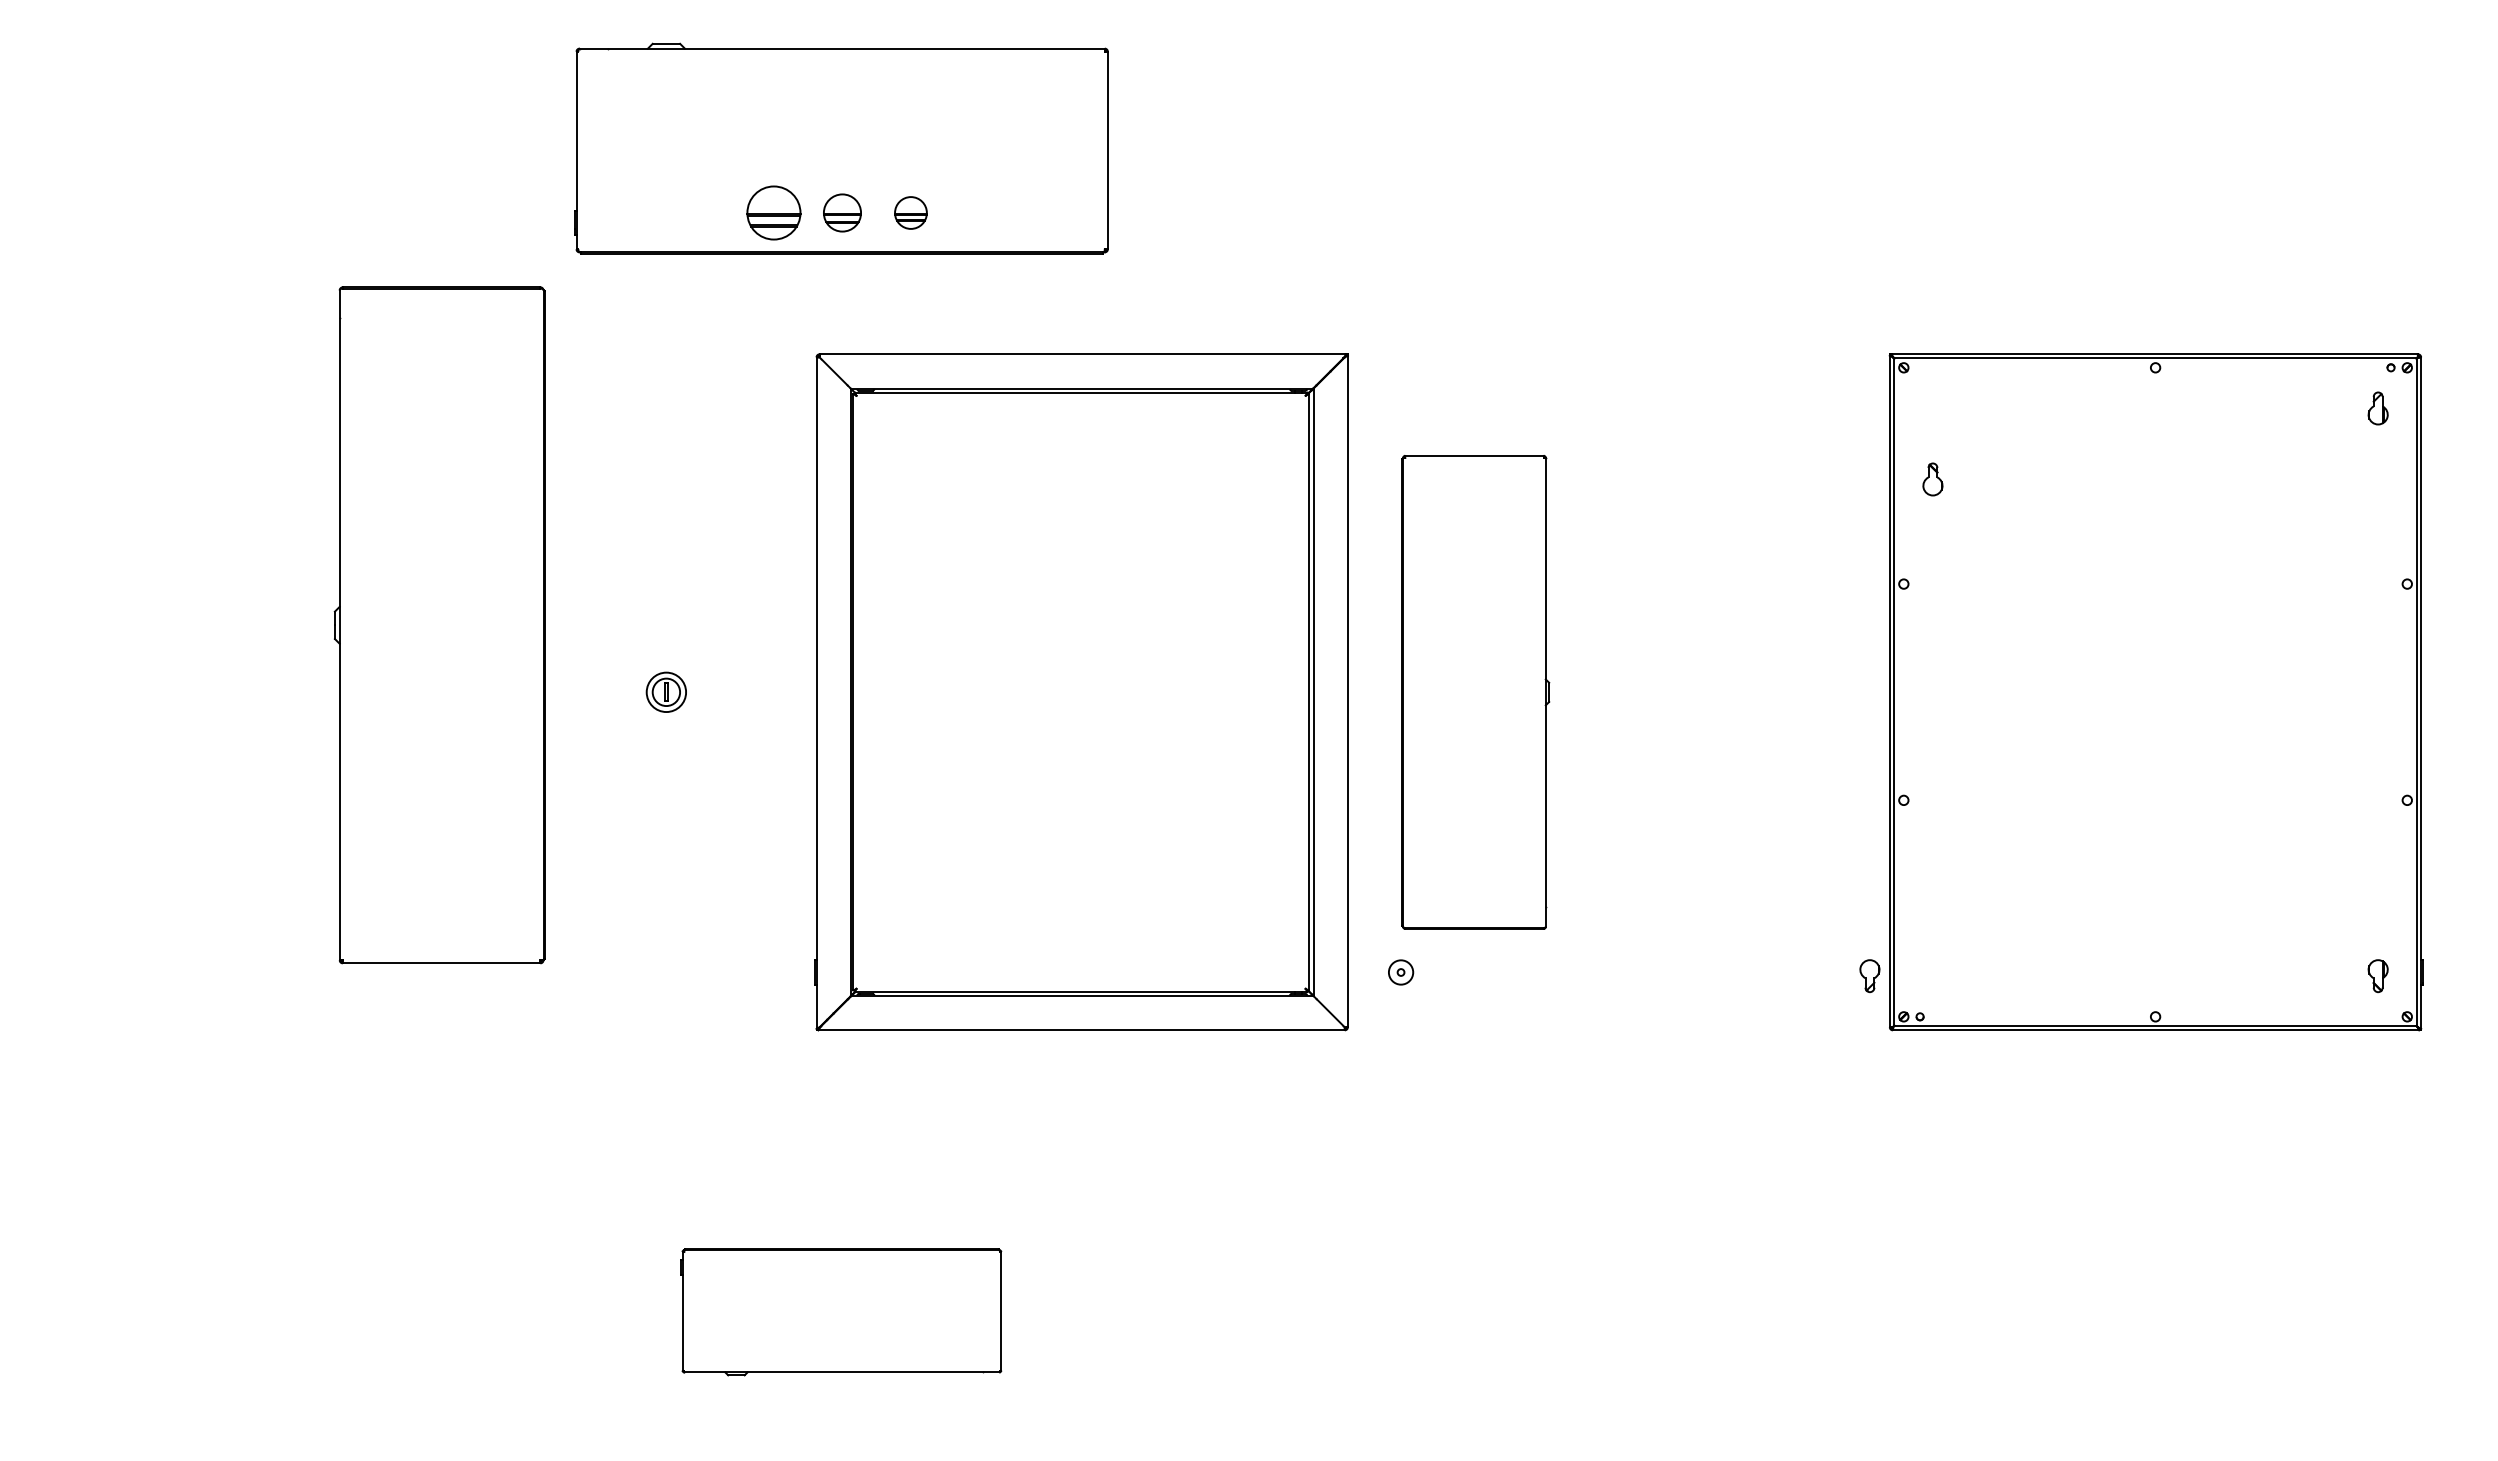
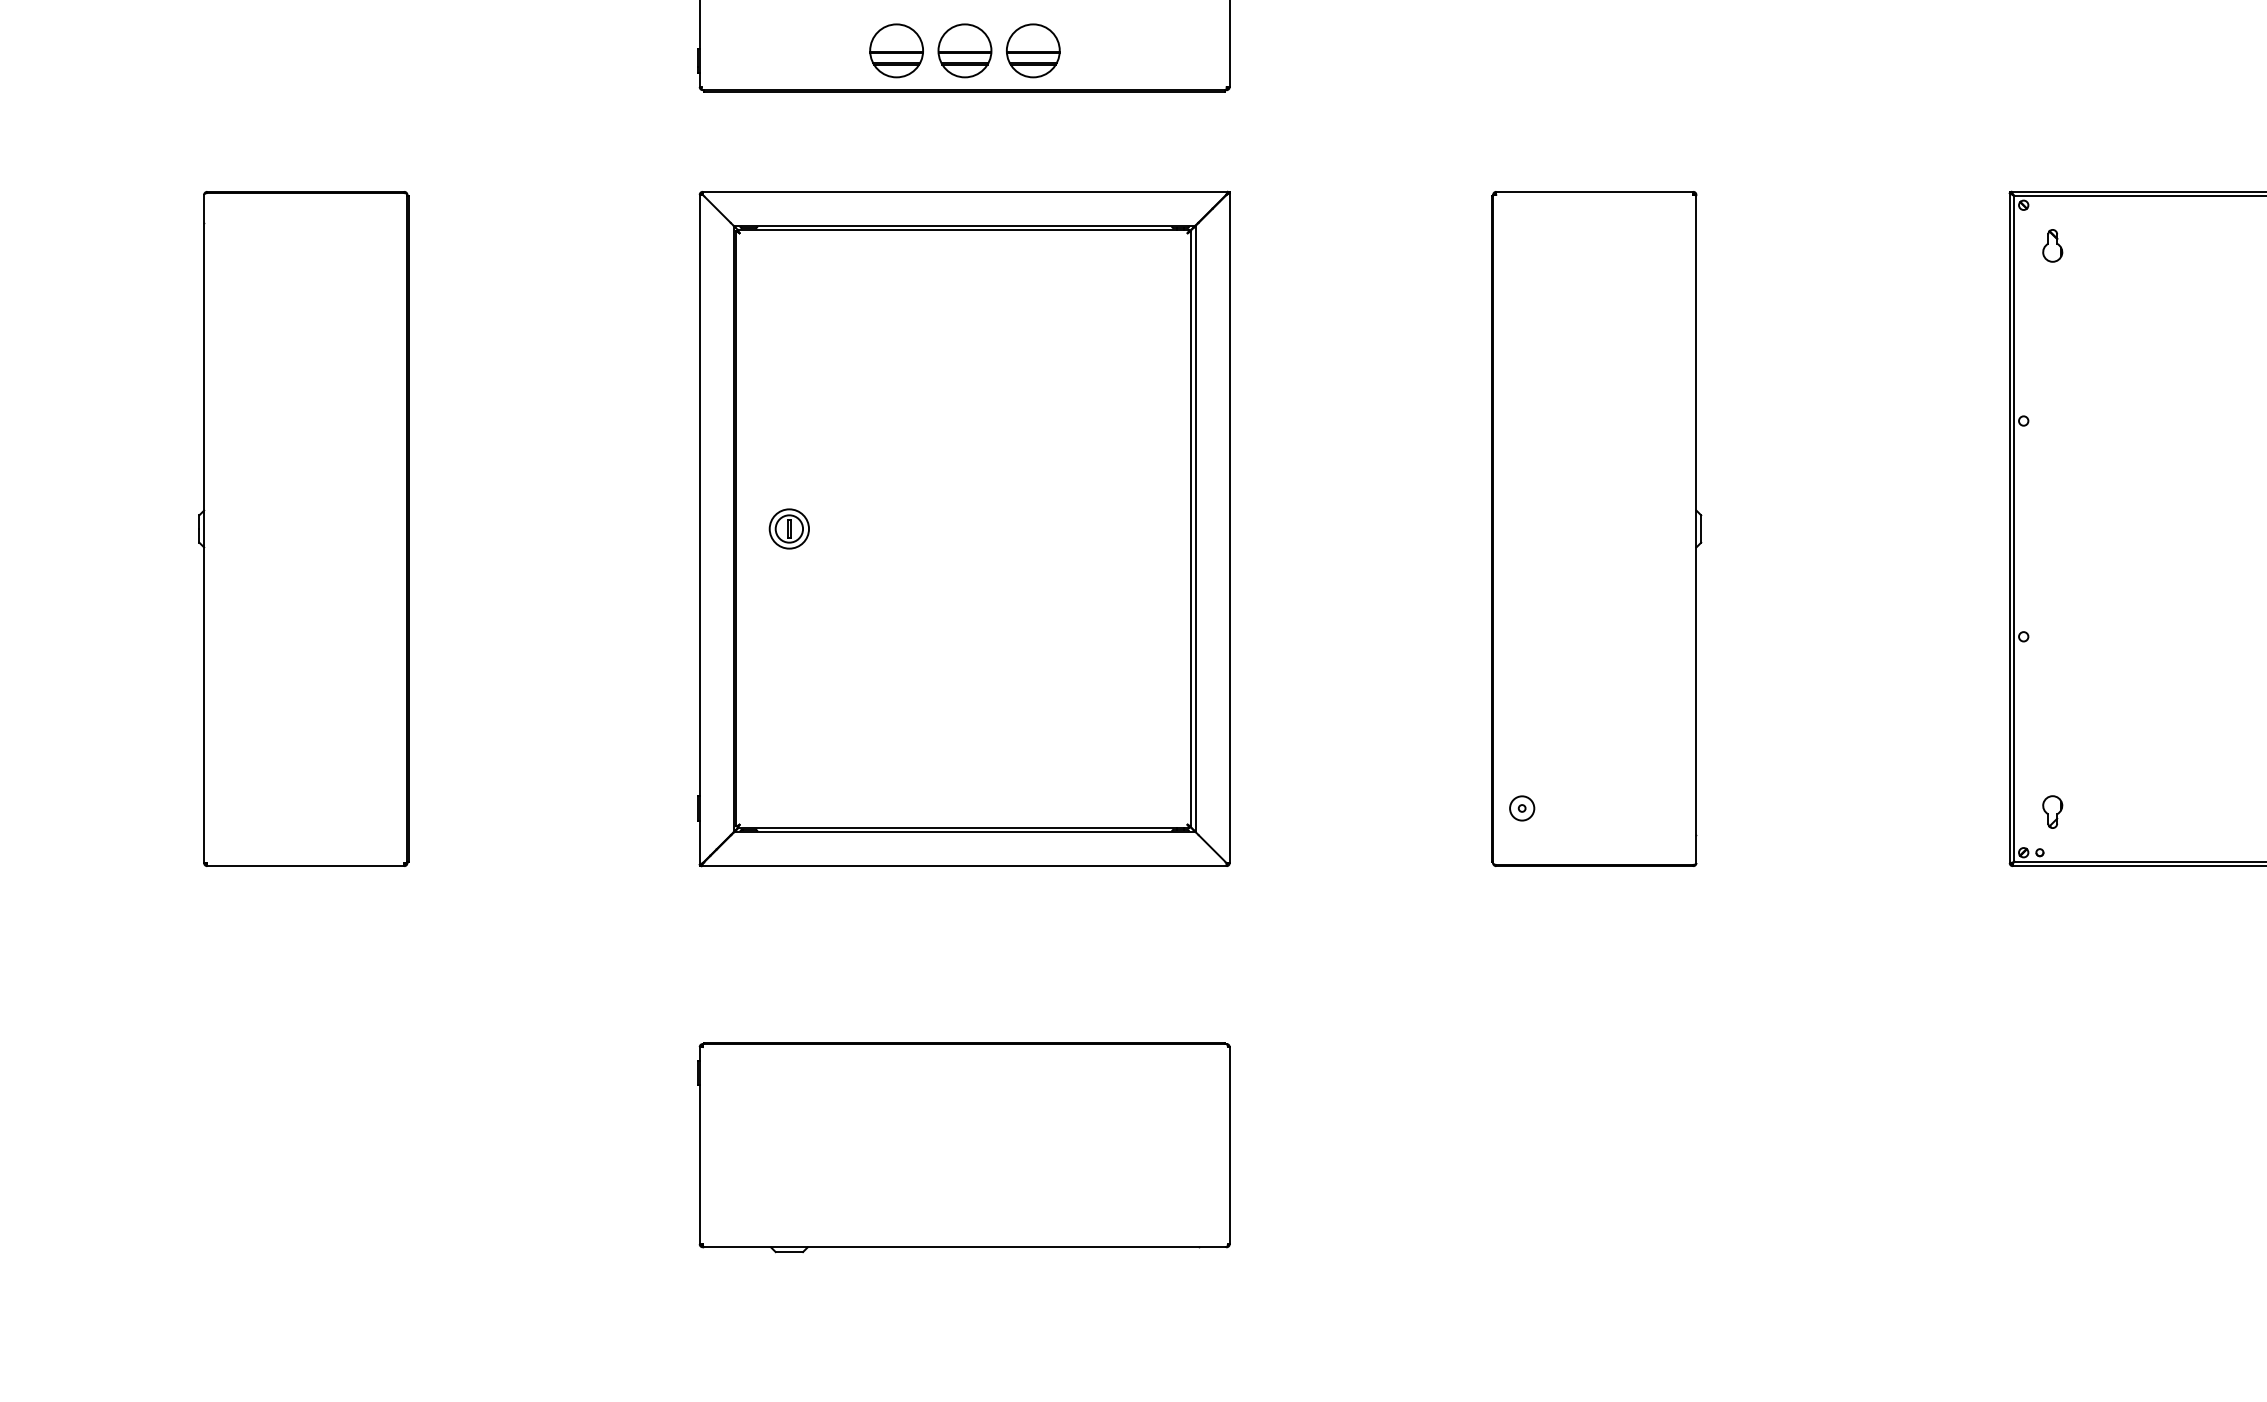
part: (842, 212) -> (965, 50), size x1.43
part: (910, 212) -> (1032, 50), size x1.67
part: (1932, 479) -> (2052, 245), moved
part: (439, 625) -> (303, 529), moved
part: (1081, 692) -> (964, 529), moved
part: (1475, 692) -> (1596, 529), size x1.43
part: (1869, 976) -> (2052, 812), moved
part: (841, 1312) -> (964, 1147), size x1.67

